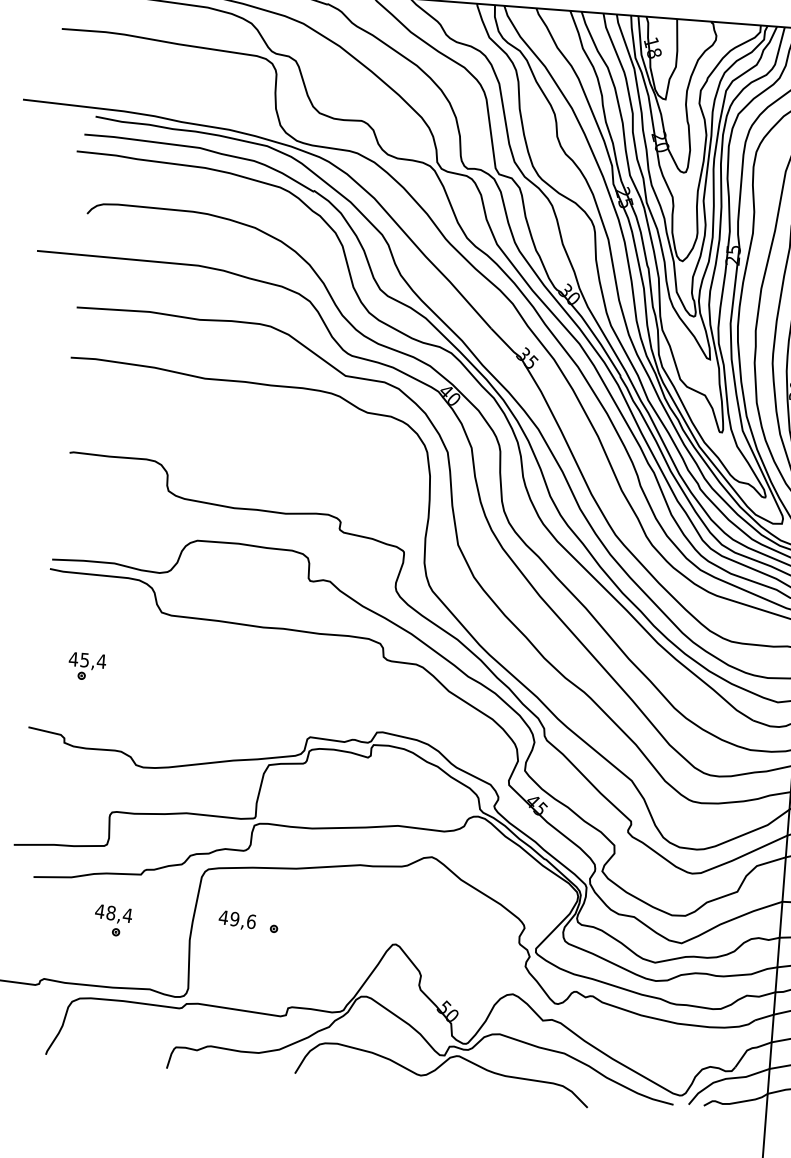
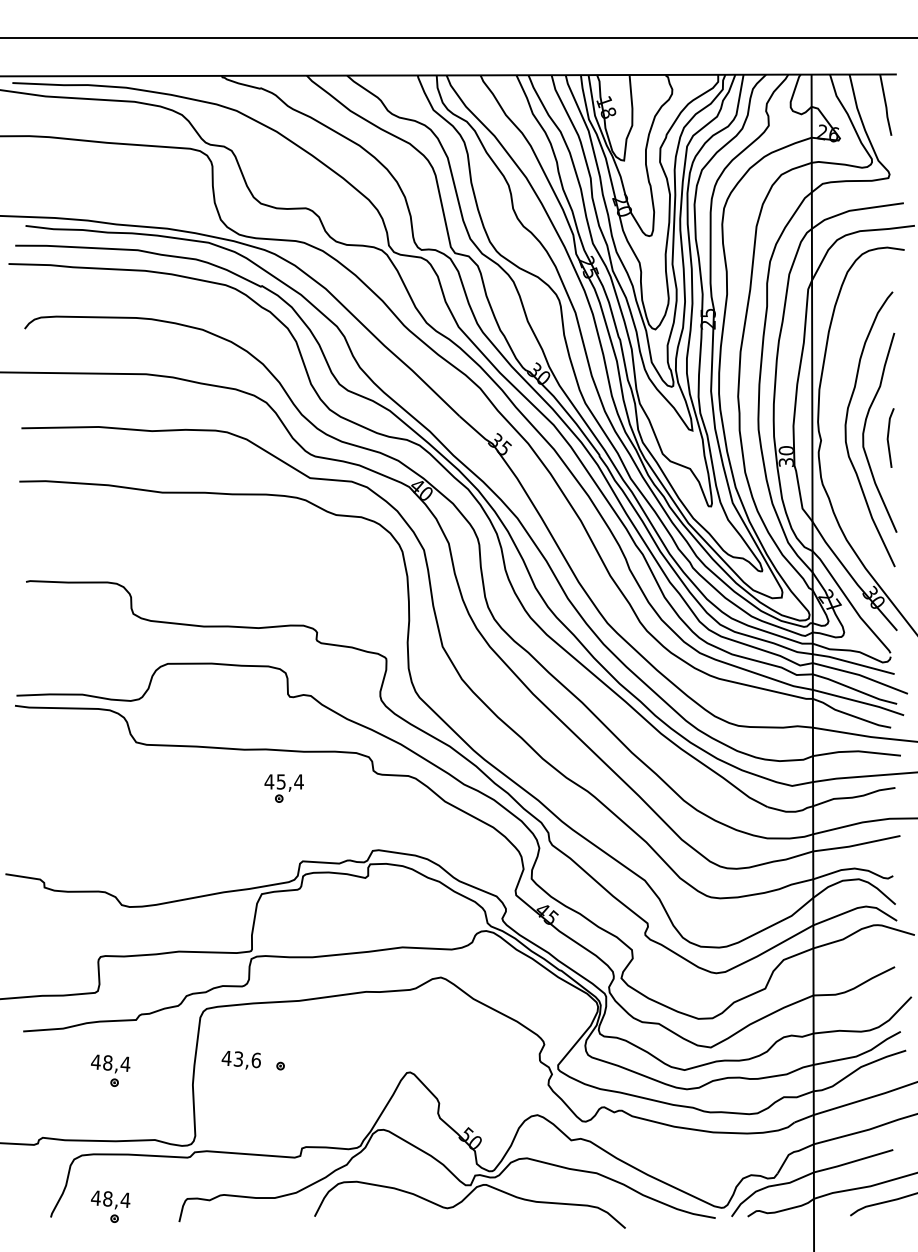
part: (86, 666) -> (283, 788), moved
text: (234, 918) -> (238, 1058), 49,6 -> 43,6
part: (102, 1048) -> (110, 1206), added

